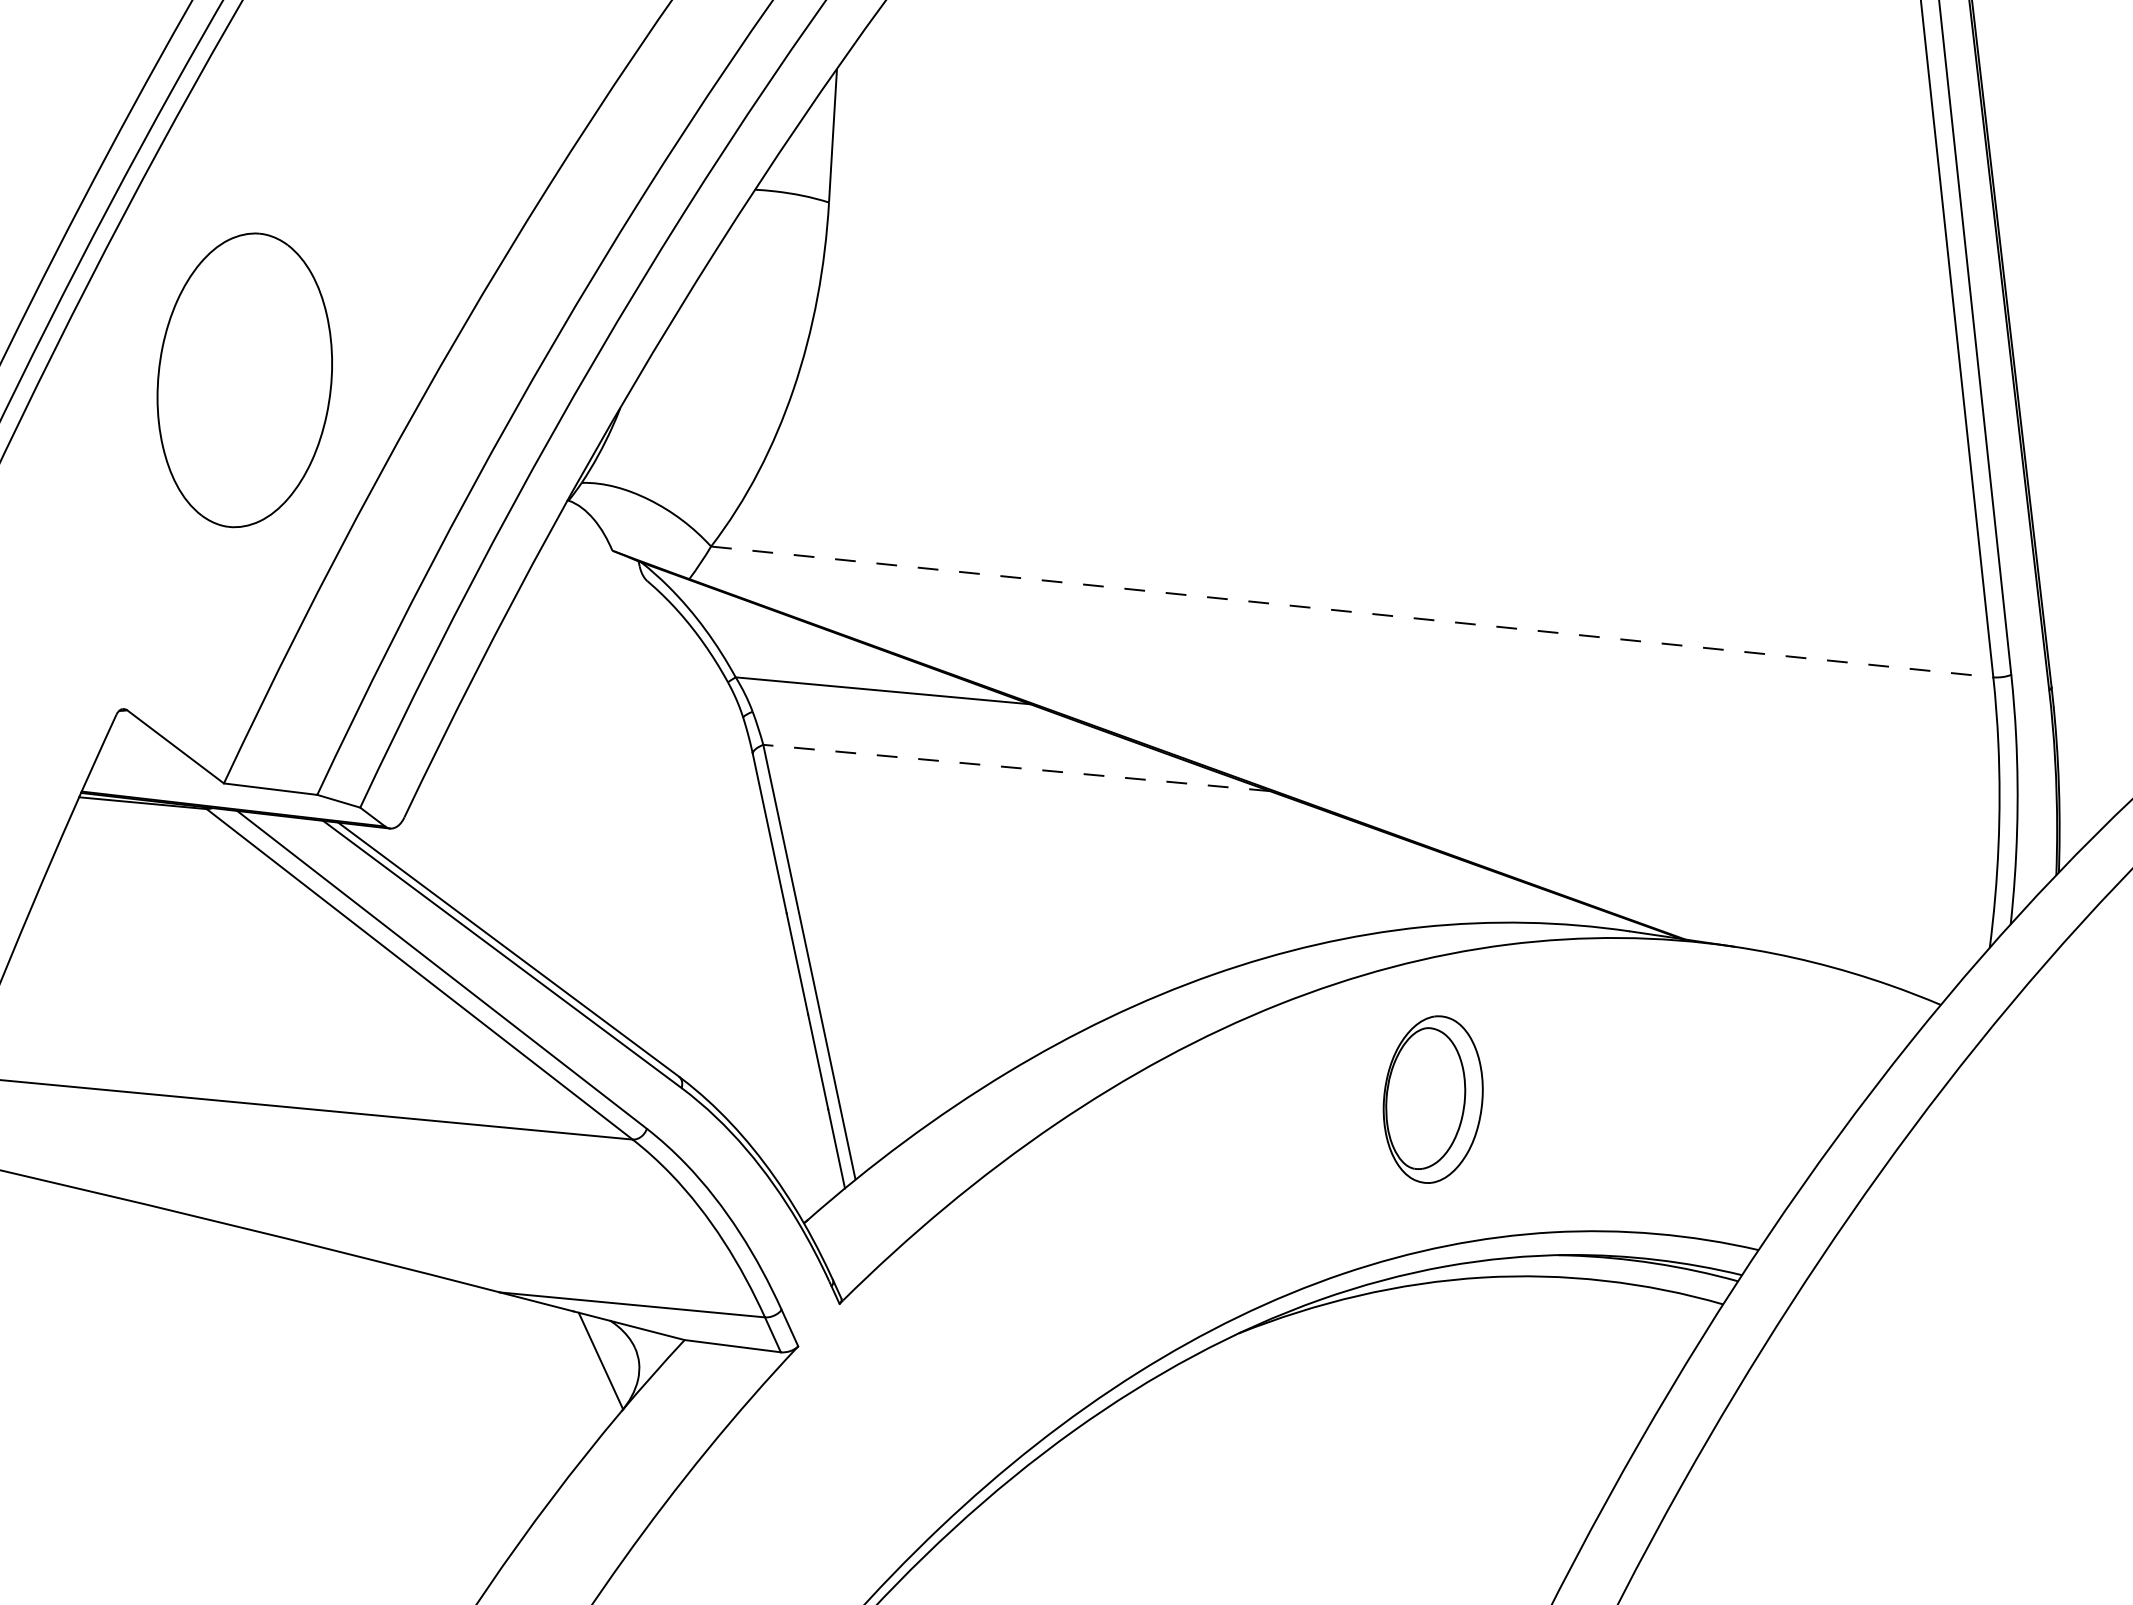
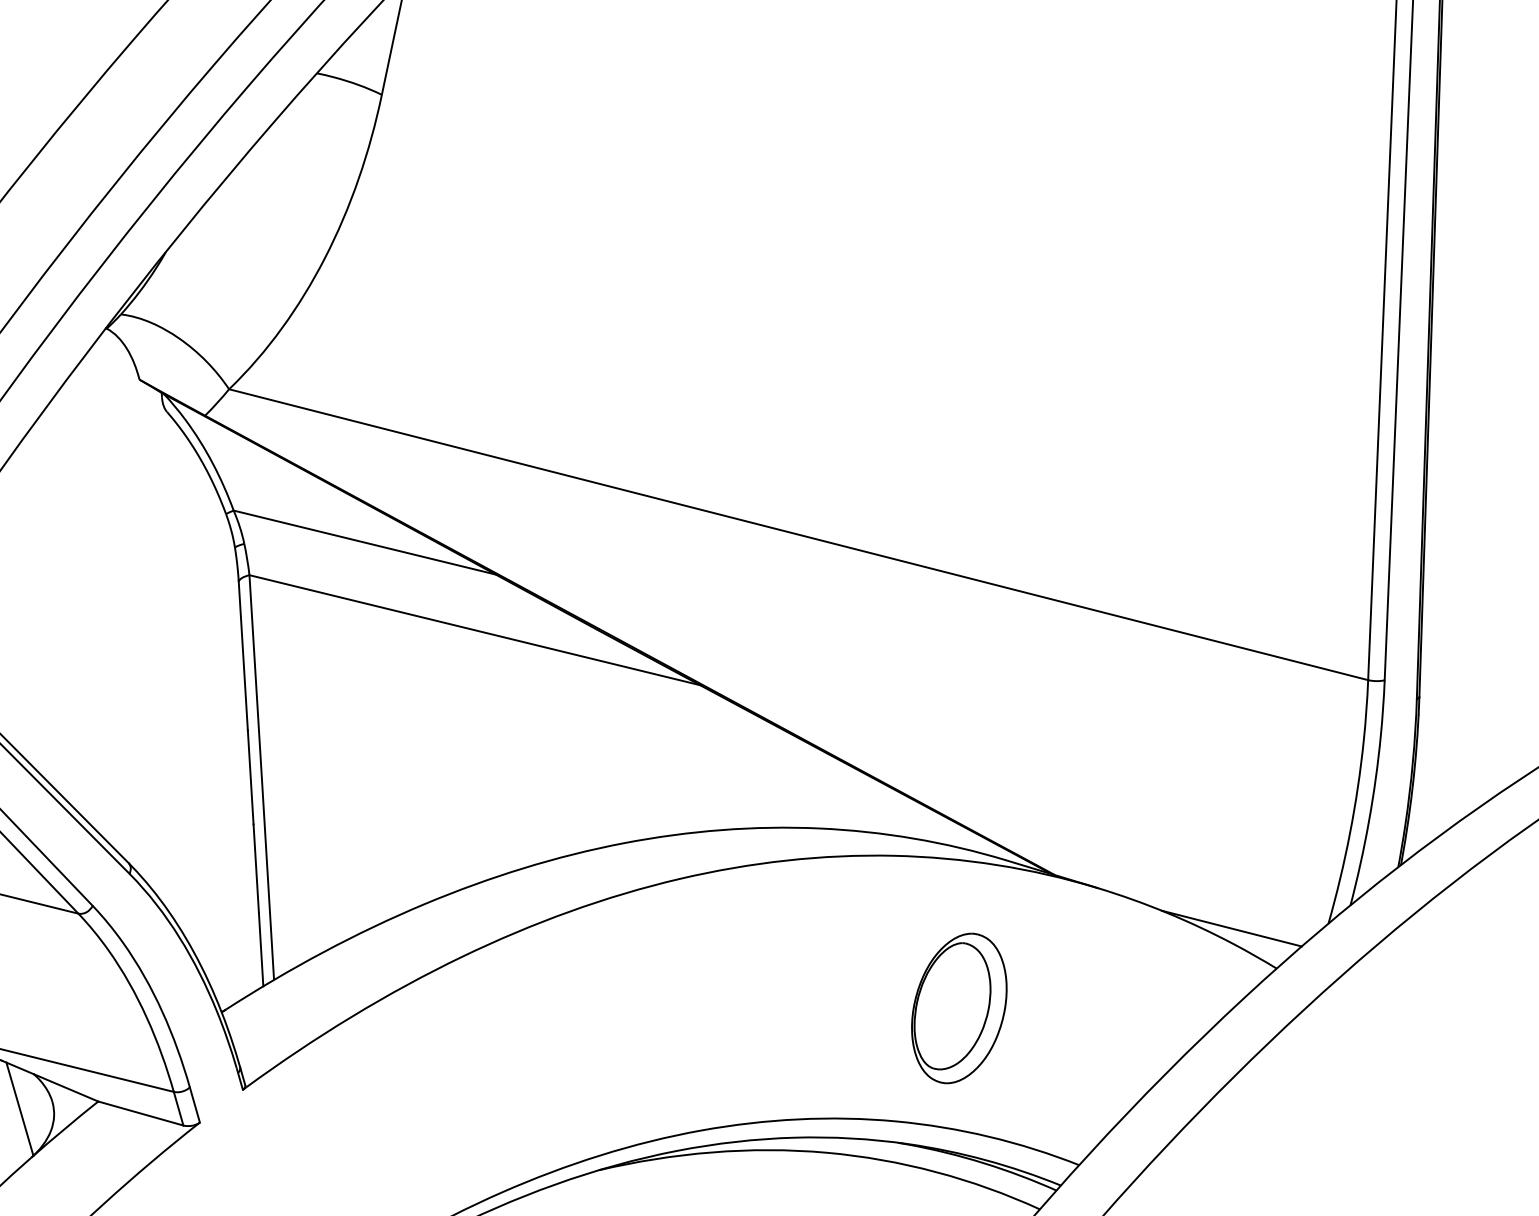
line: (1352, 612) -> (798, 535), dashed -> solid
line: (1016, 767) -> (474, 629), dashed -> solid
line: (1885, 968) -> (1231, 928), added
part: (1432, 1099) -> (958, 1008), moved

